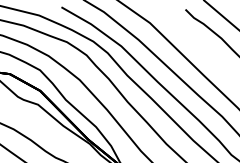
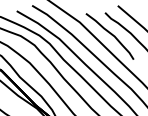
curve: (194, 40) -> (111, 34), added

